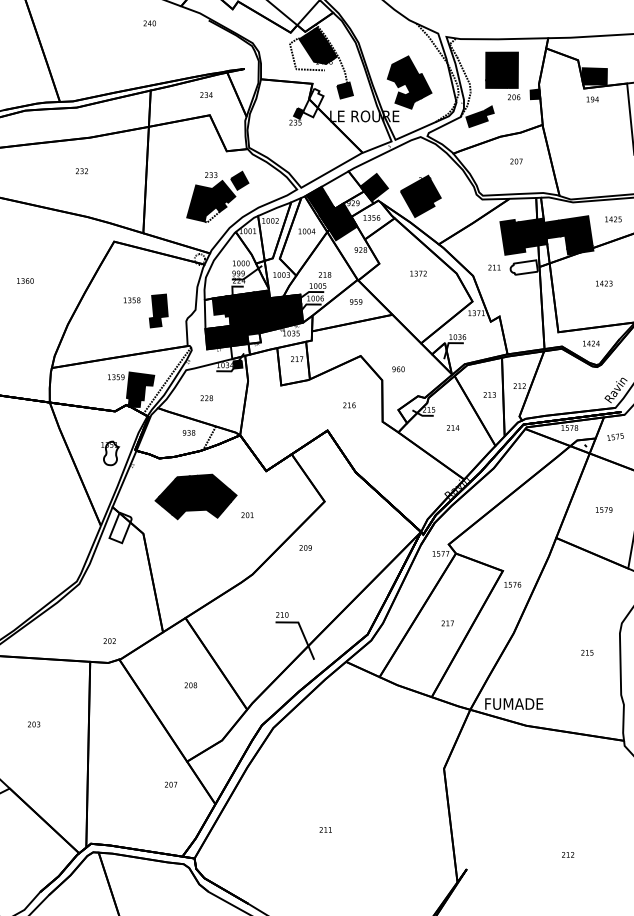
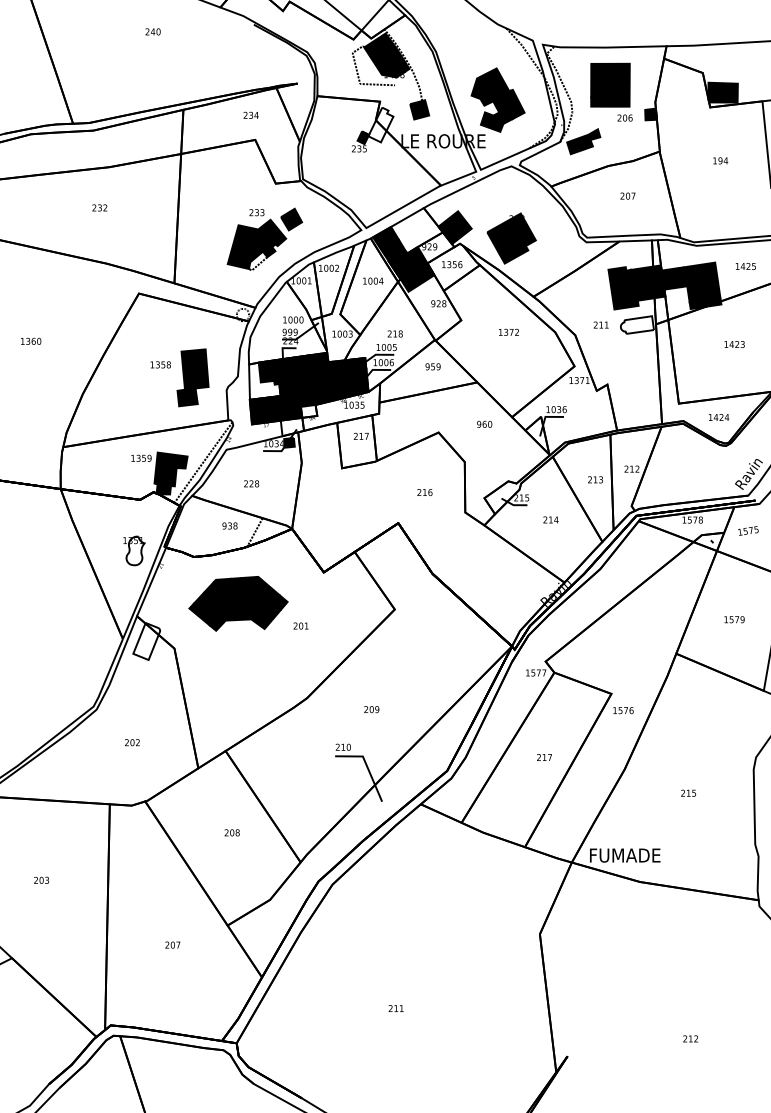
text: (149, 23) -> (152, 32), moved
text: (592, 99) -> (720, 160), moved
part: (158, 310) -> (192, 377), size x1.43
text: (398, 369) -> (484, 424), moved
text: (305, 547) -> (371, 709), moved
text: (109, 640) -> (132, 741), moved
text: (587, 652) -> (688, 792), moved
text: (171, 784) -> (173, 944), moved

